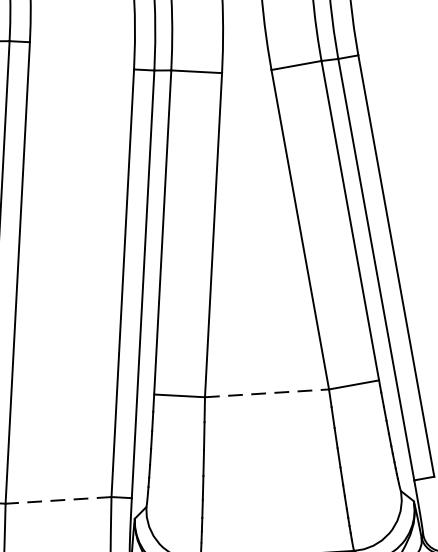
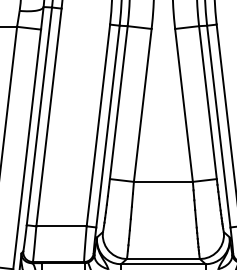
line: (267, 392) -> (163, 181), dashed -> solid
line: (58, 500) -> (61, 226), dashed -> solid

